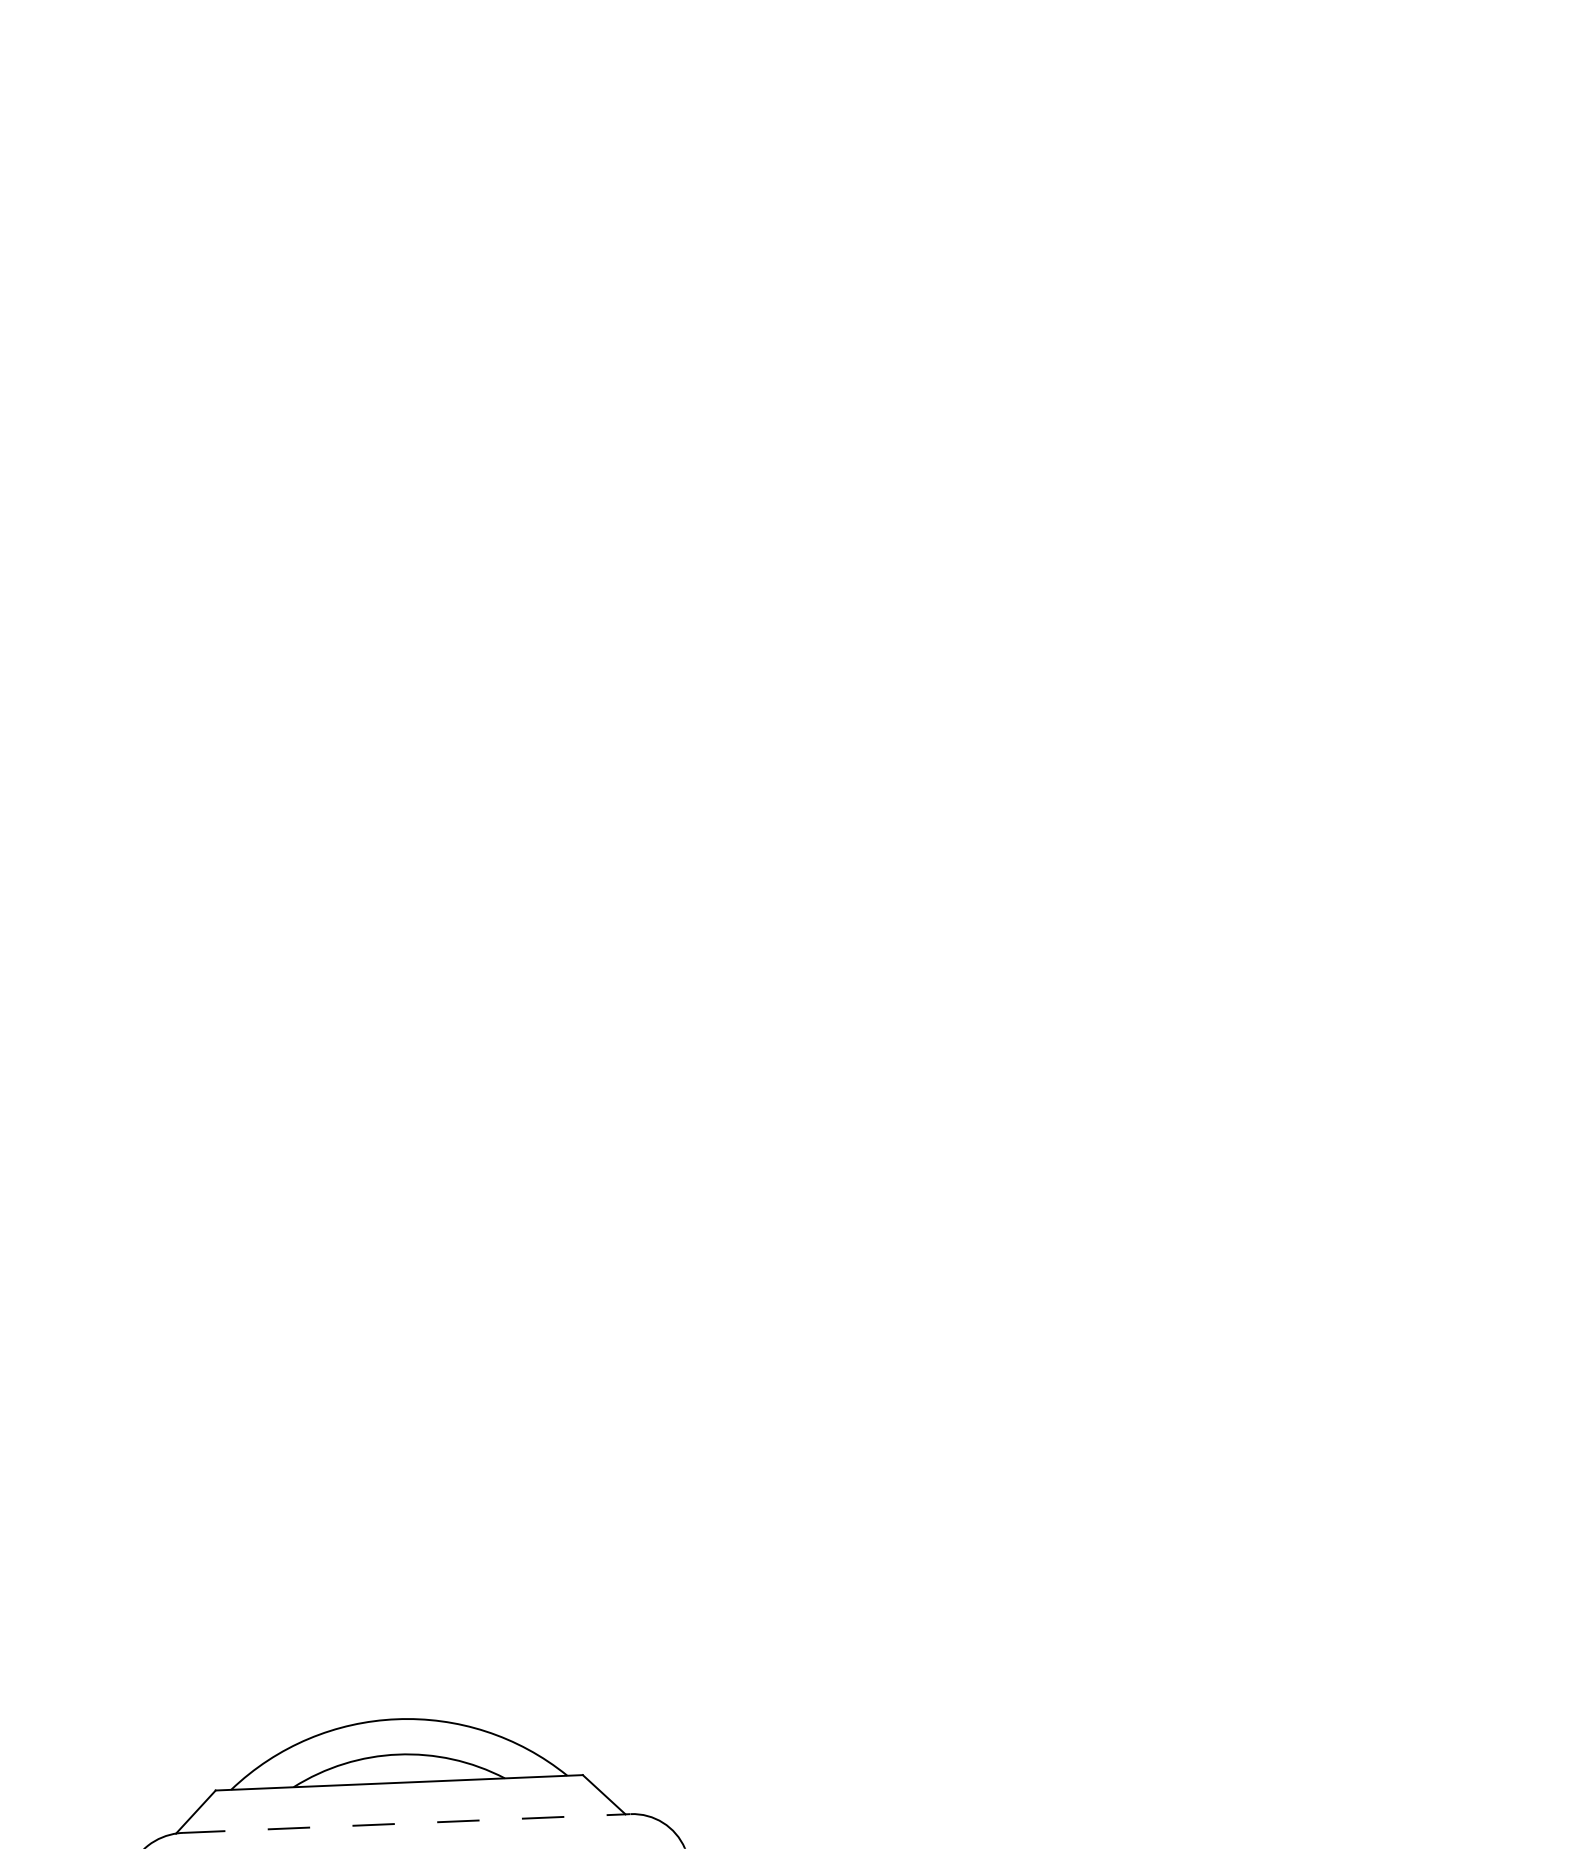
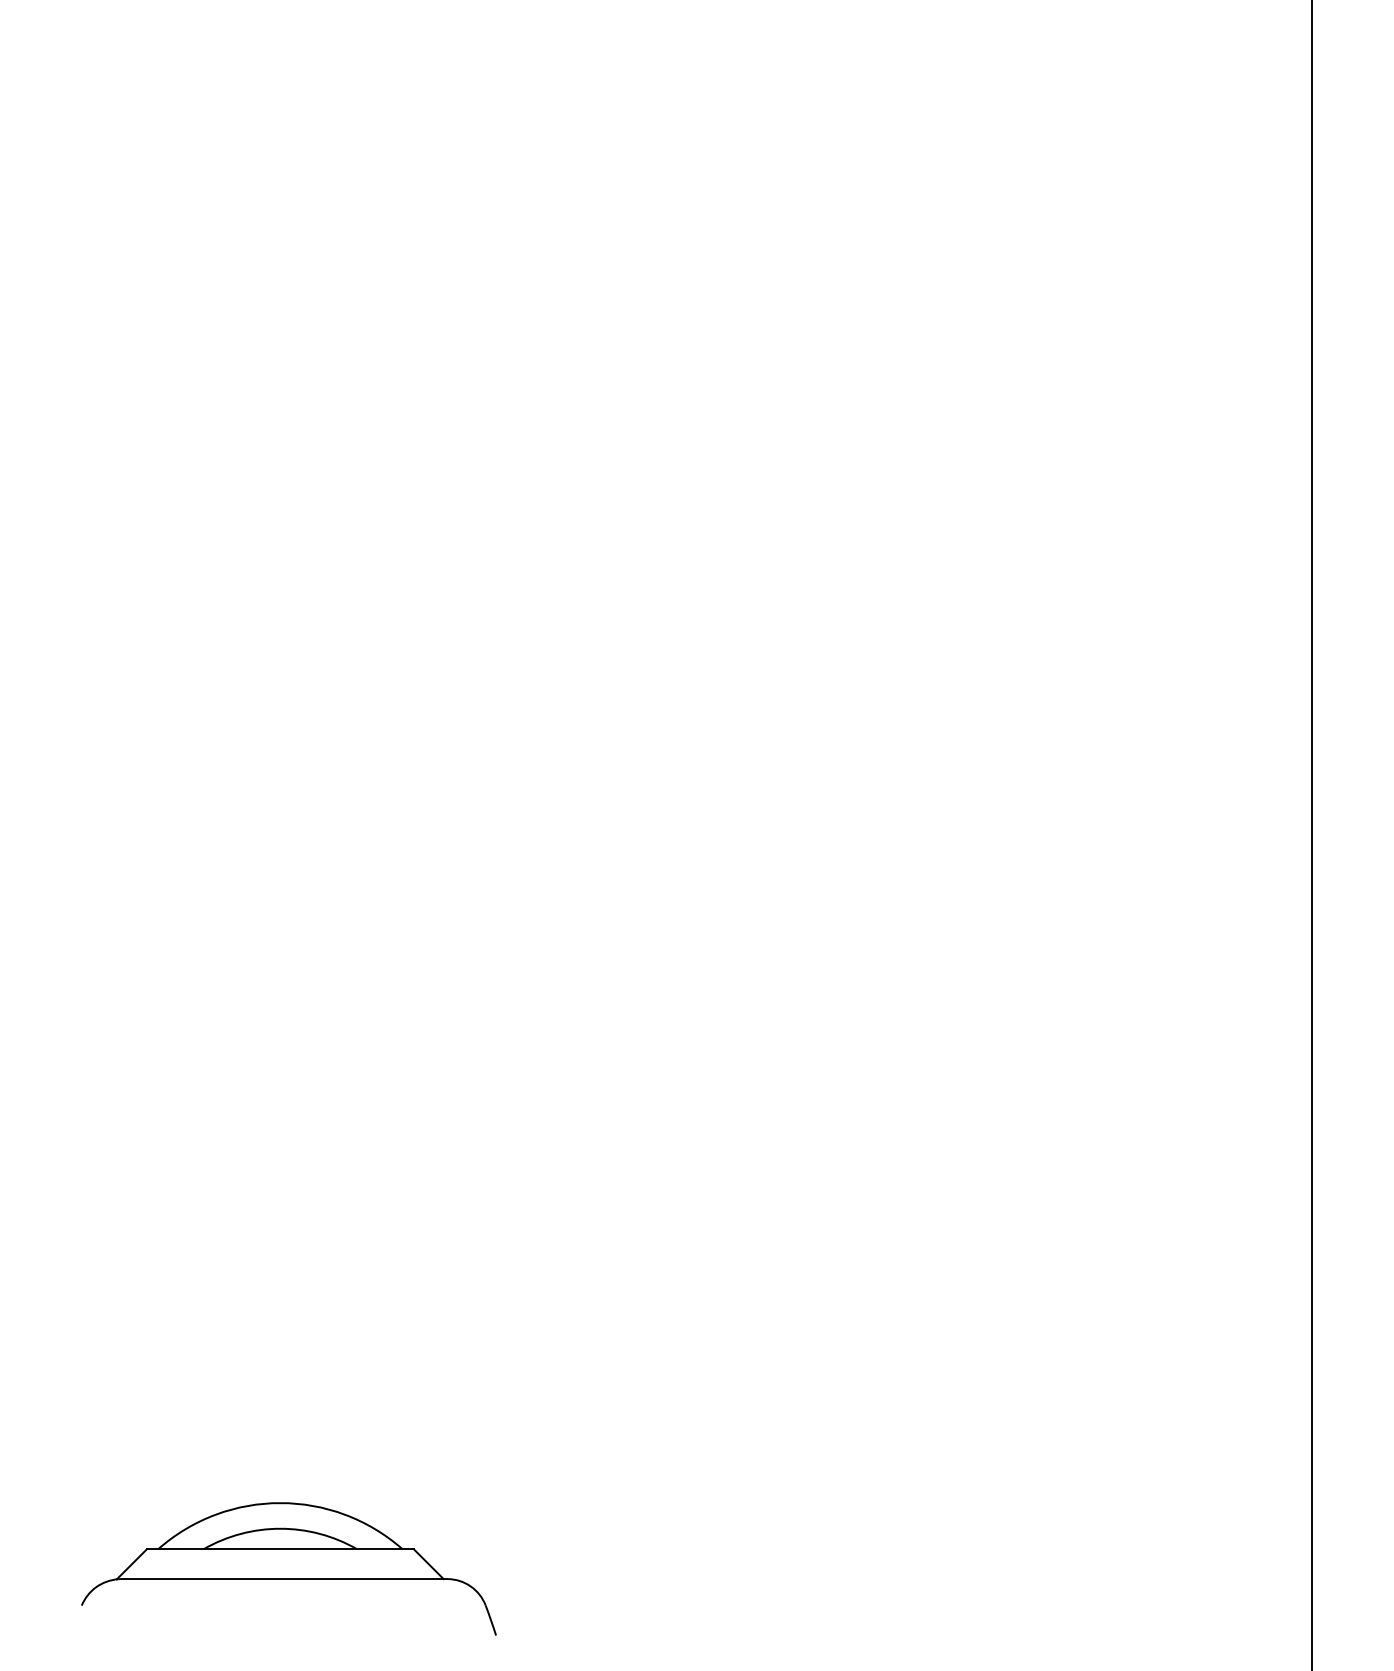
line: (406, 1824) -> (284, 1579), dashed -> solid

